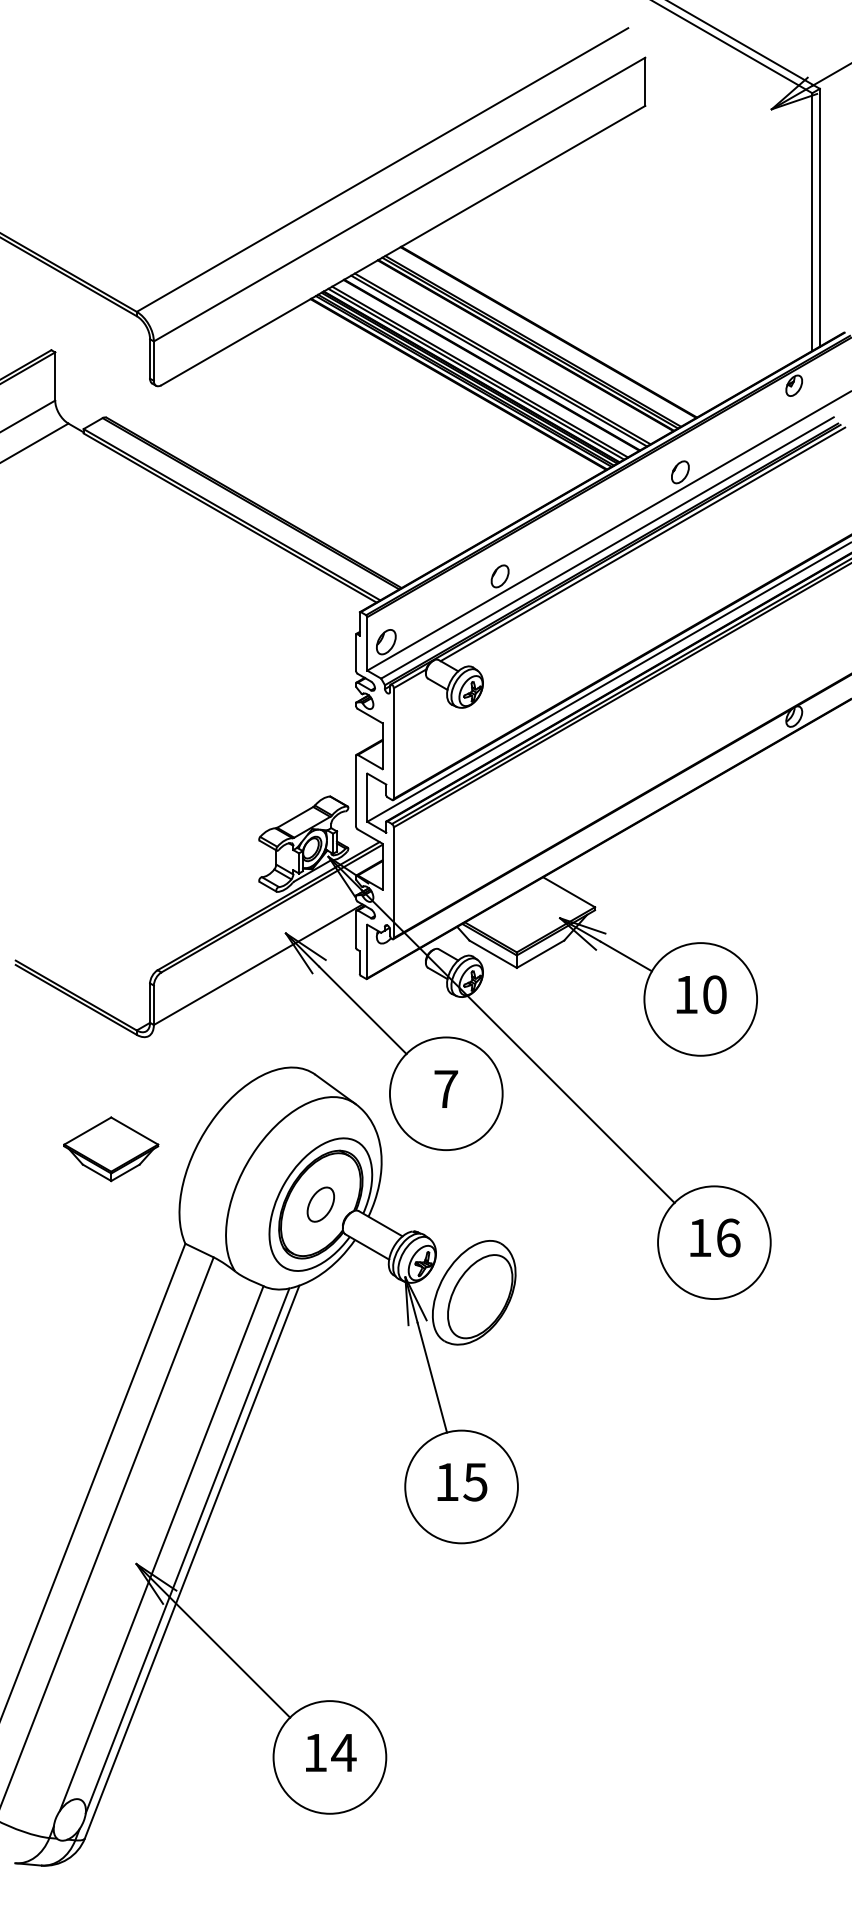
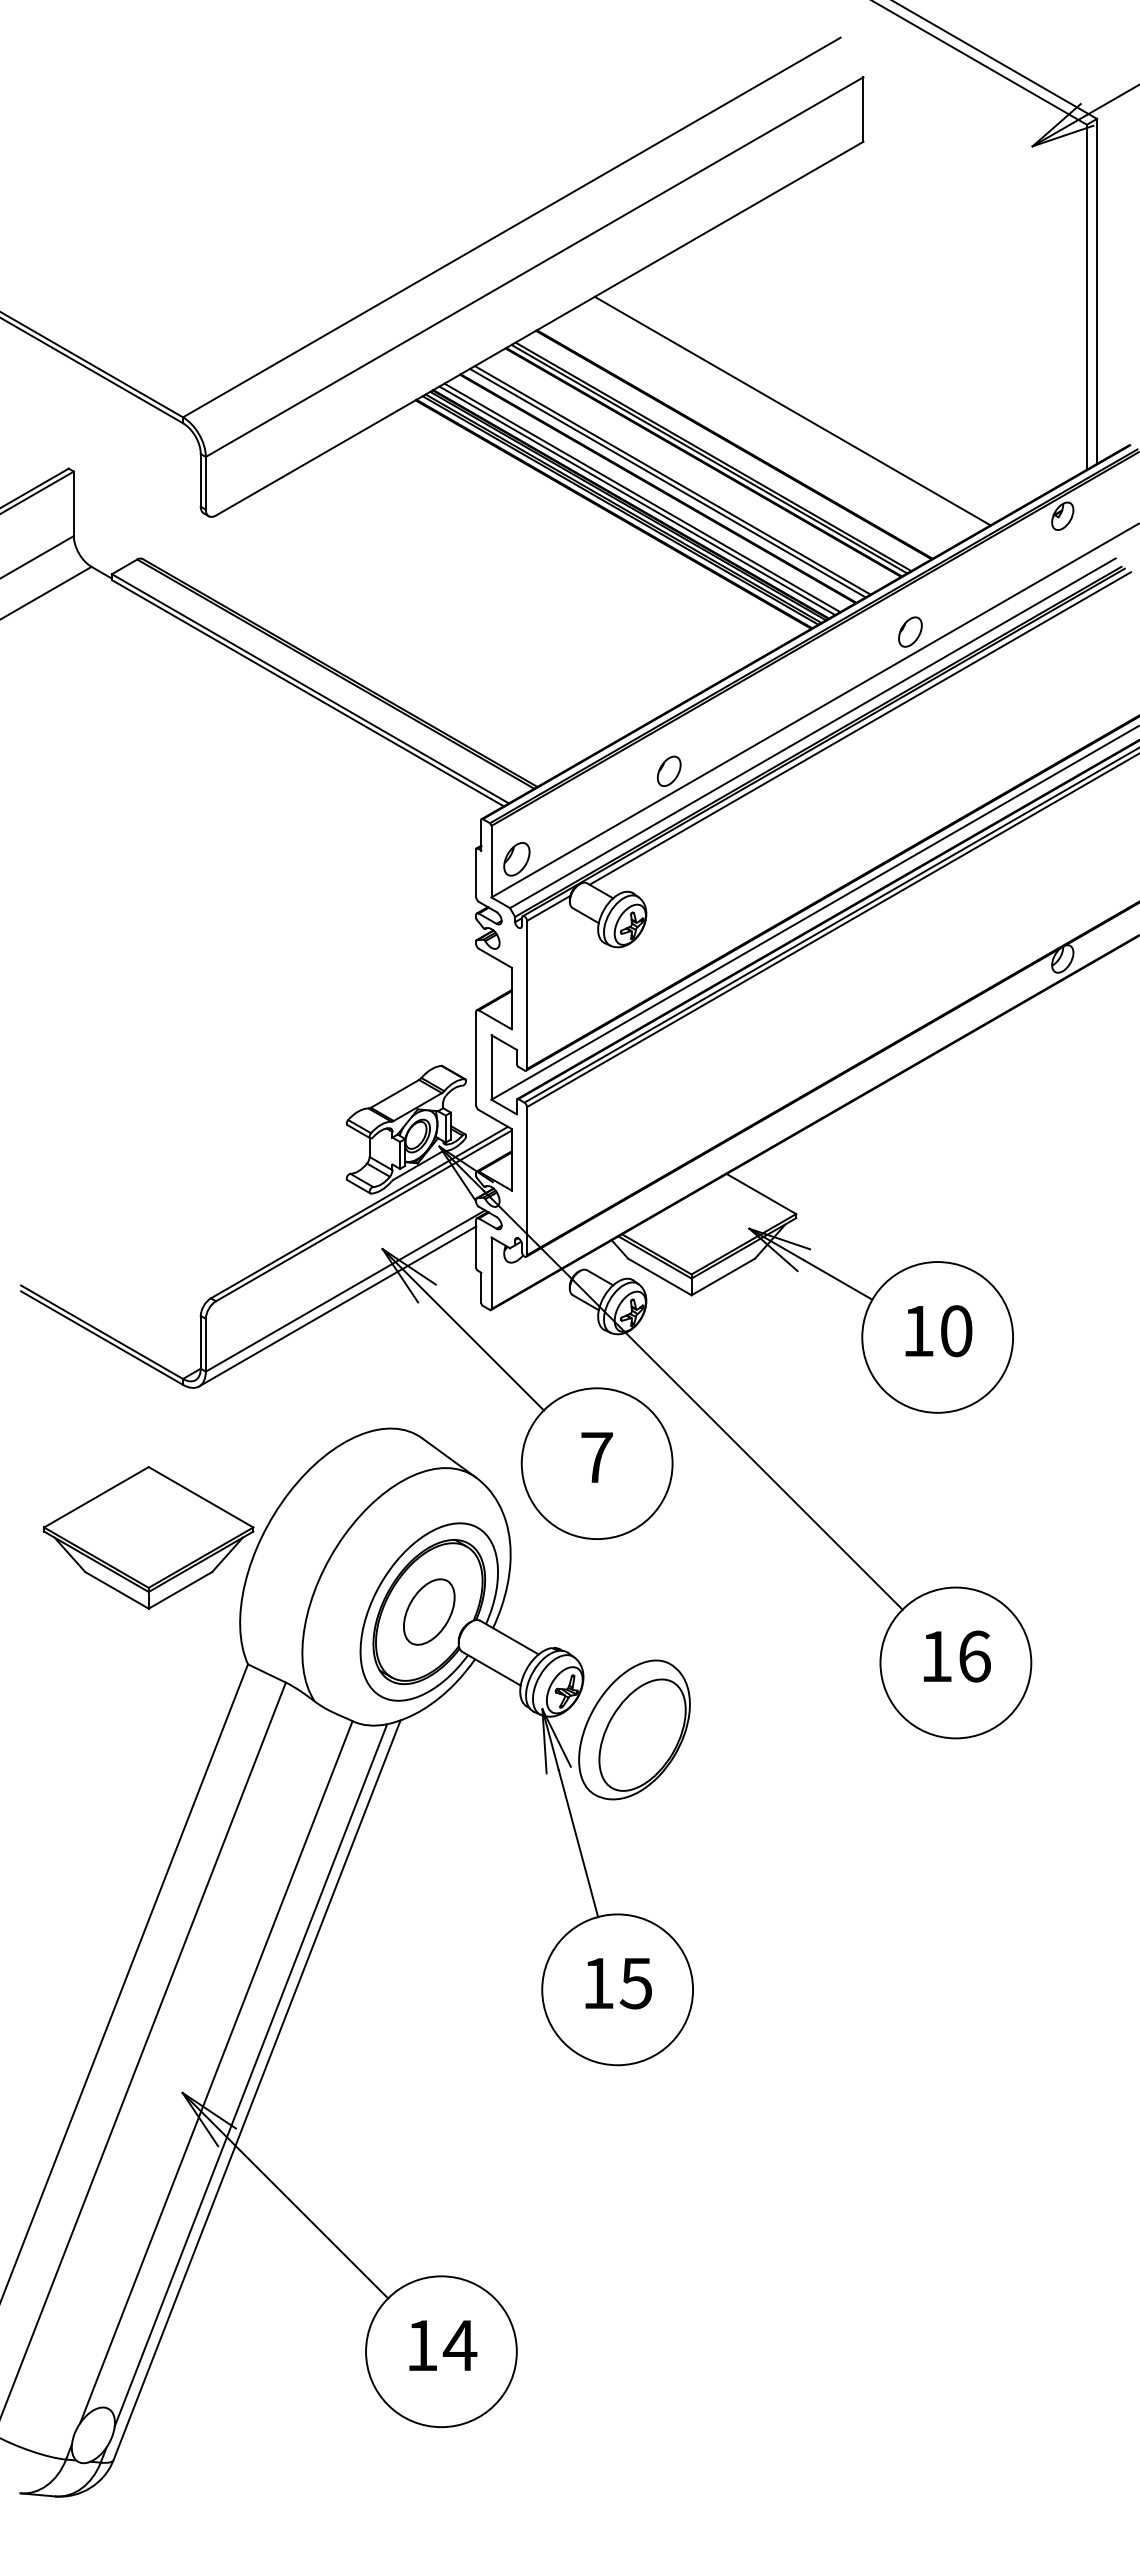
line: (592, 306) -> (792, 410), added
line: (252, 976) -> (337, 1306), added
part: (111, 1148) -> (148, 1537), size x1.67
part: (321, 1204) -> (429, 1611), size x1.43

